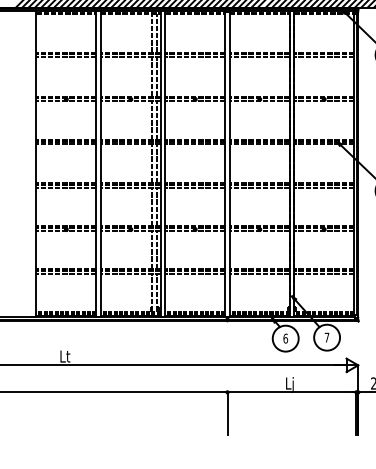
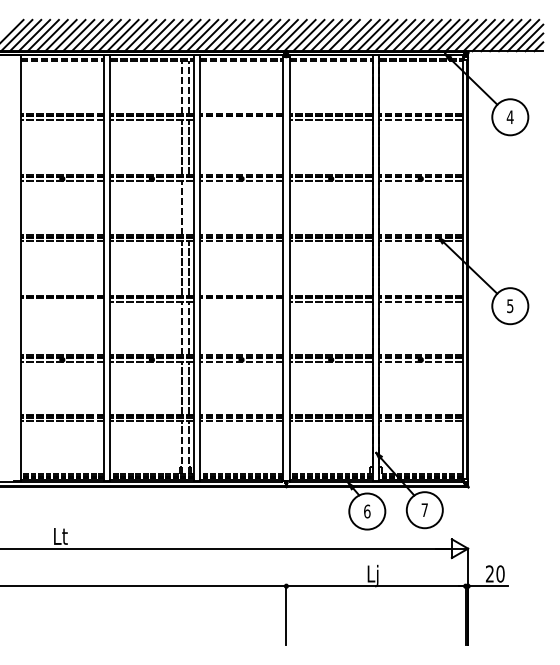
line: (195, 56) -> (241, 119), removed
line: (157, 119) -> (188, 207), removed
line: (66, 187) -> (62, 301), removed
line: (195, 187) -> (241, 301), removed

